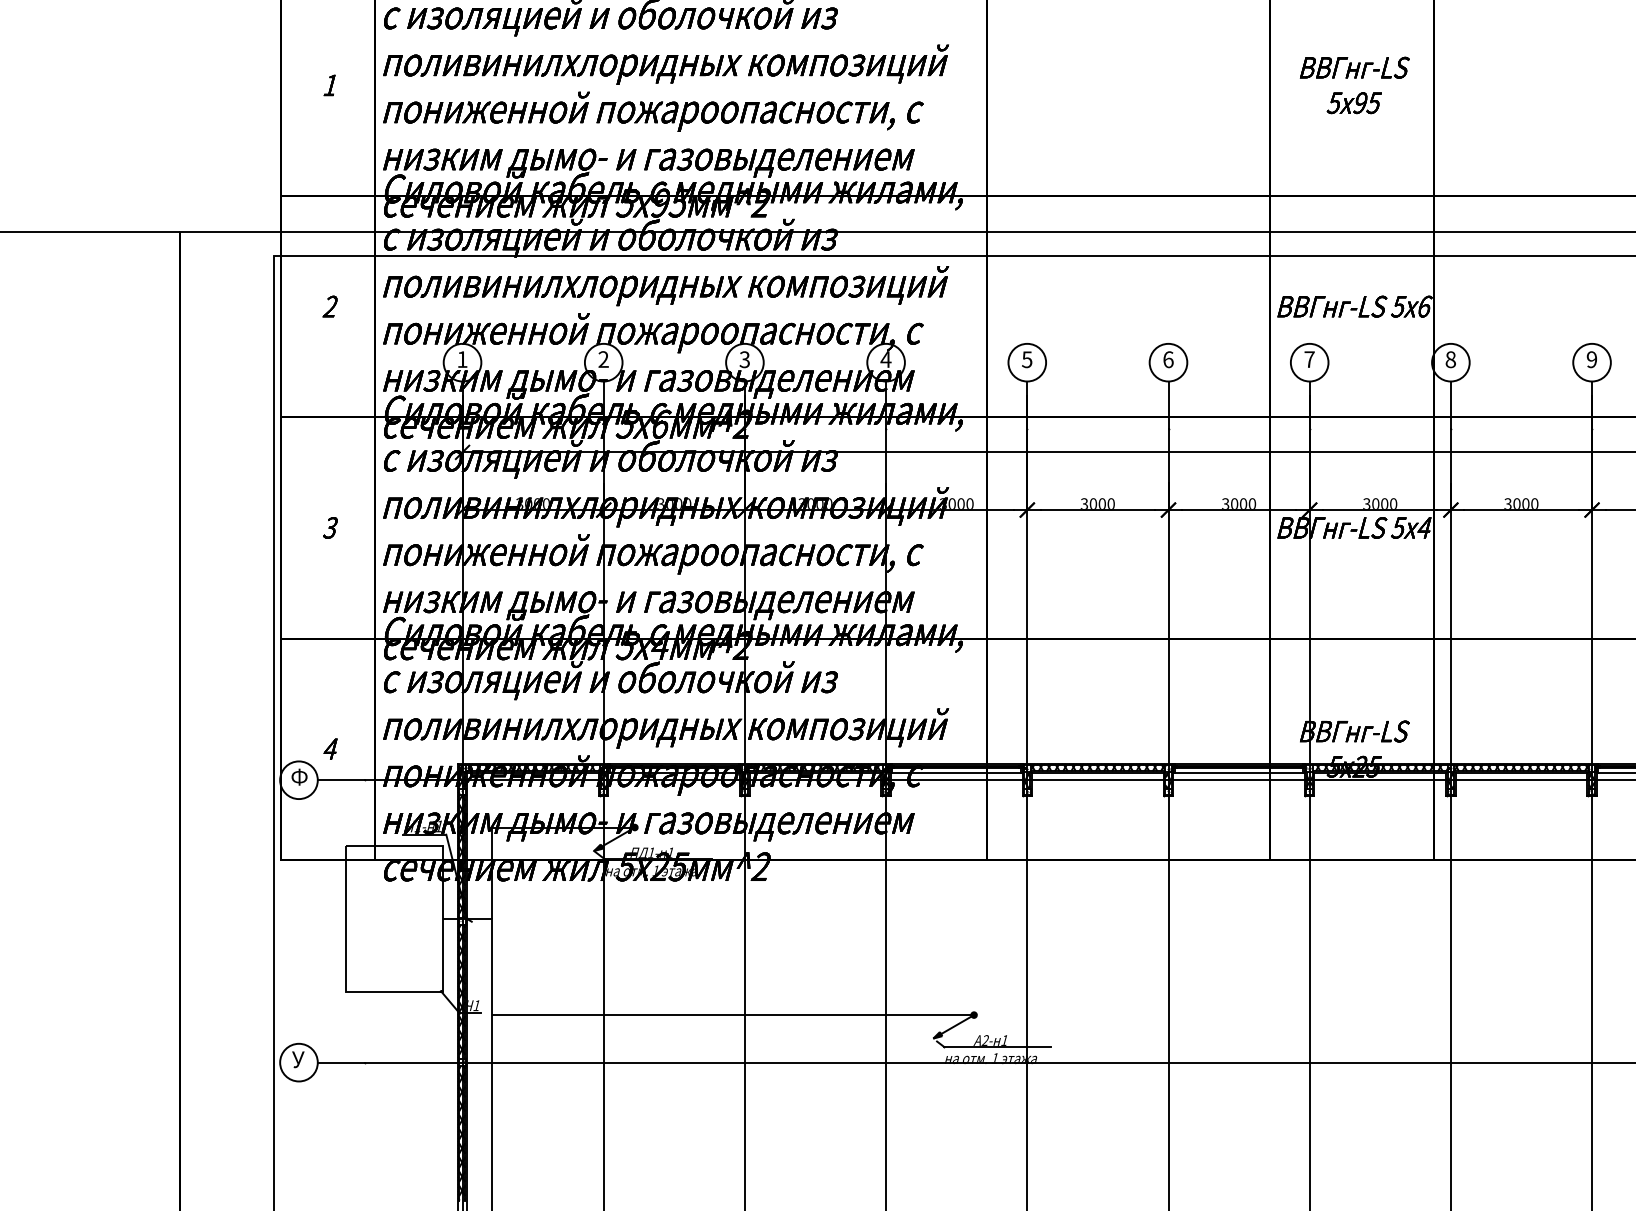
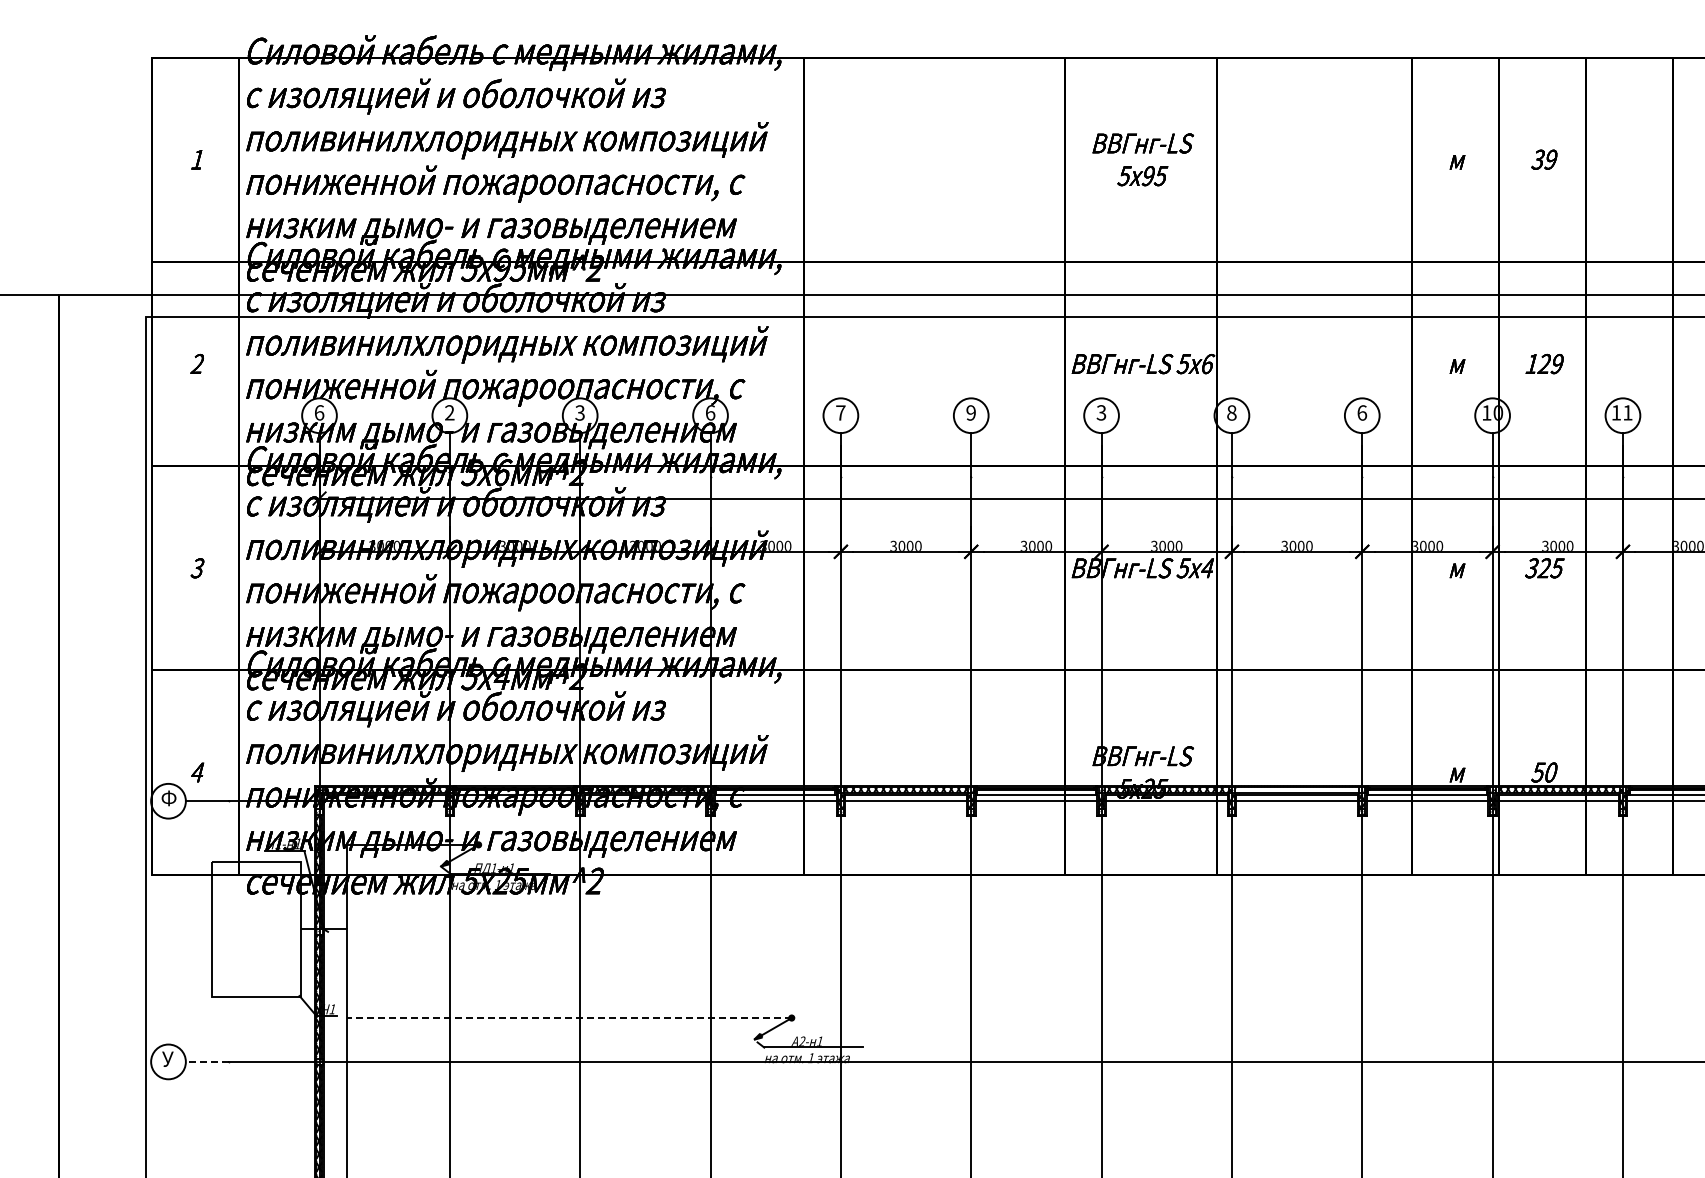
text: (462, 359) -> (319, 412), 1 -> 6
text: (886, 359) -> (710, 412), 4 -> 6
text: (1026, 359) -> (840, 412), 5 -> 7
text: (1167, 359) -> (970, 412), 6 -> 9
text: (1309, 359) -> (1101, 412), 7 -> 3
text: (1592, 359) -> (1362, 412), 9 -> 6
hatch: (1521, 767) -> (1297, 789), removed
line: (732, 1015) -> (568, 1018), solid -> dashed
line: (341, 1062) -> (207, 1061), solid -> dashed

